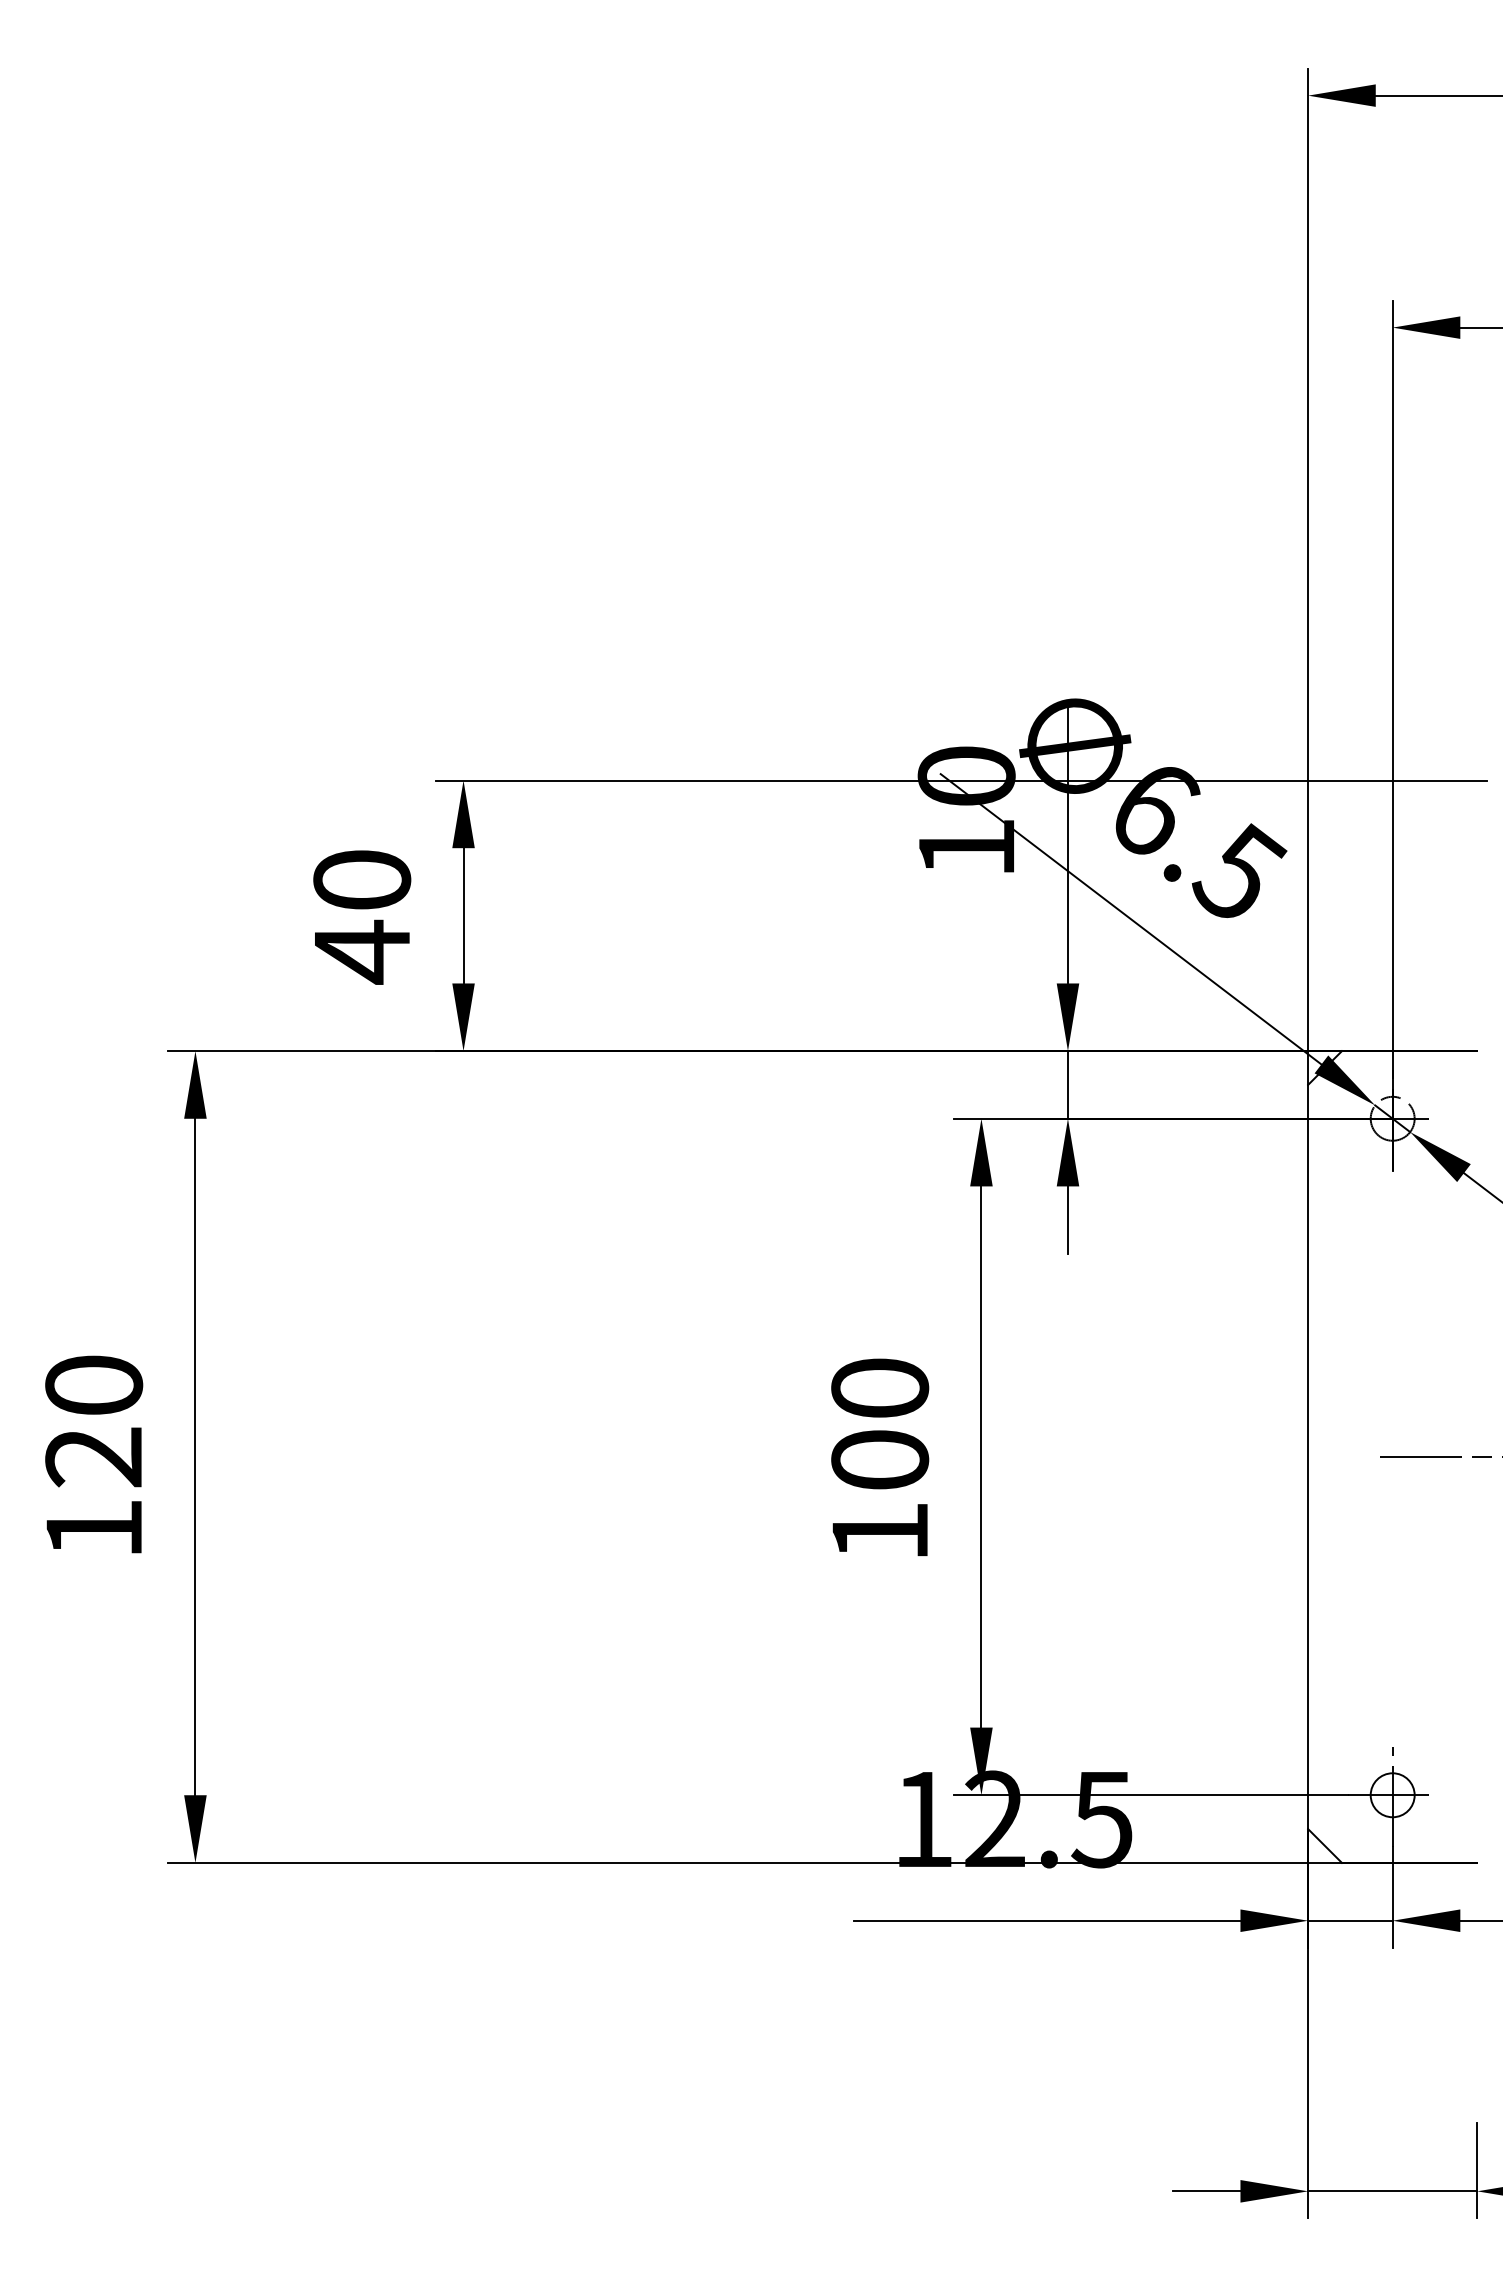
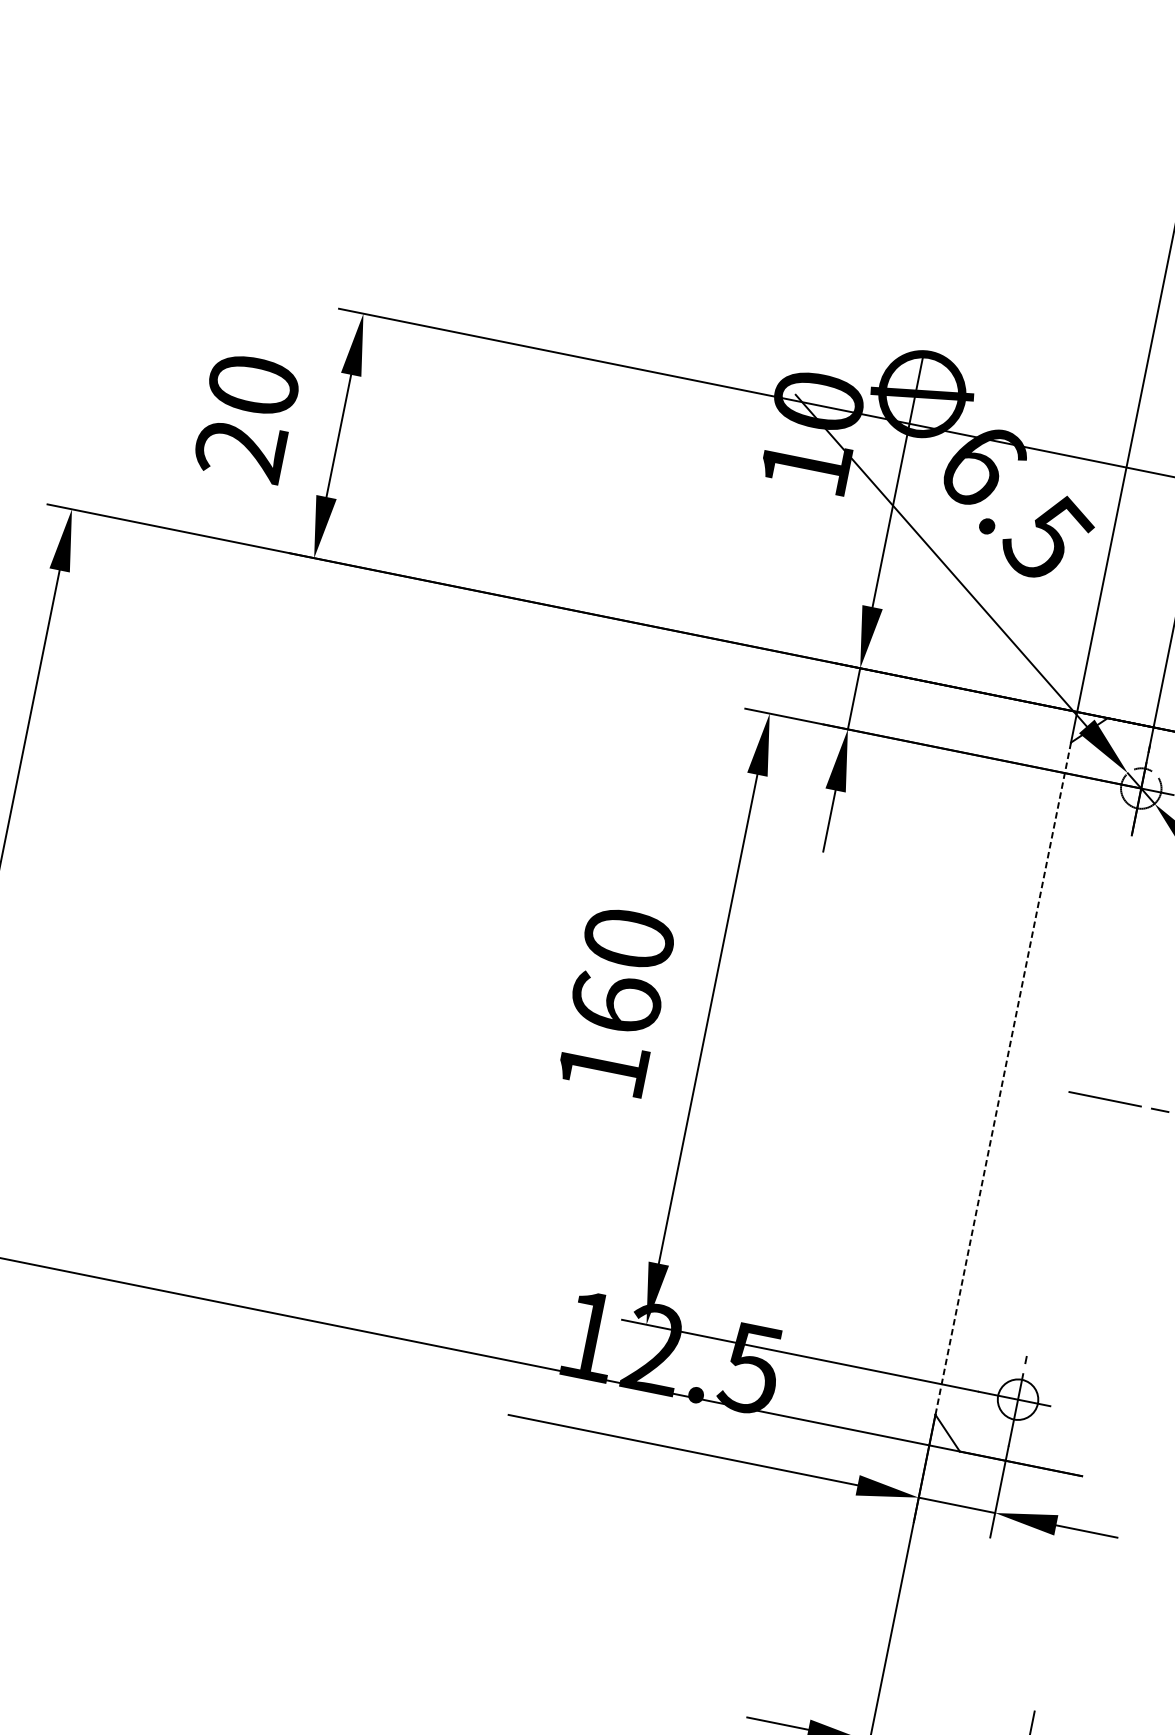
text: (361, 951) -> (240, 449), 40 -> 20
line: (1308, 1456) -> (1003, 1078), solid -> dashed
text: (880, 1459) -> (616, 1003), 100 -> 160

